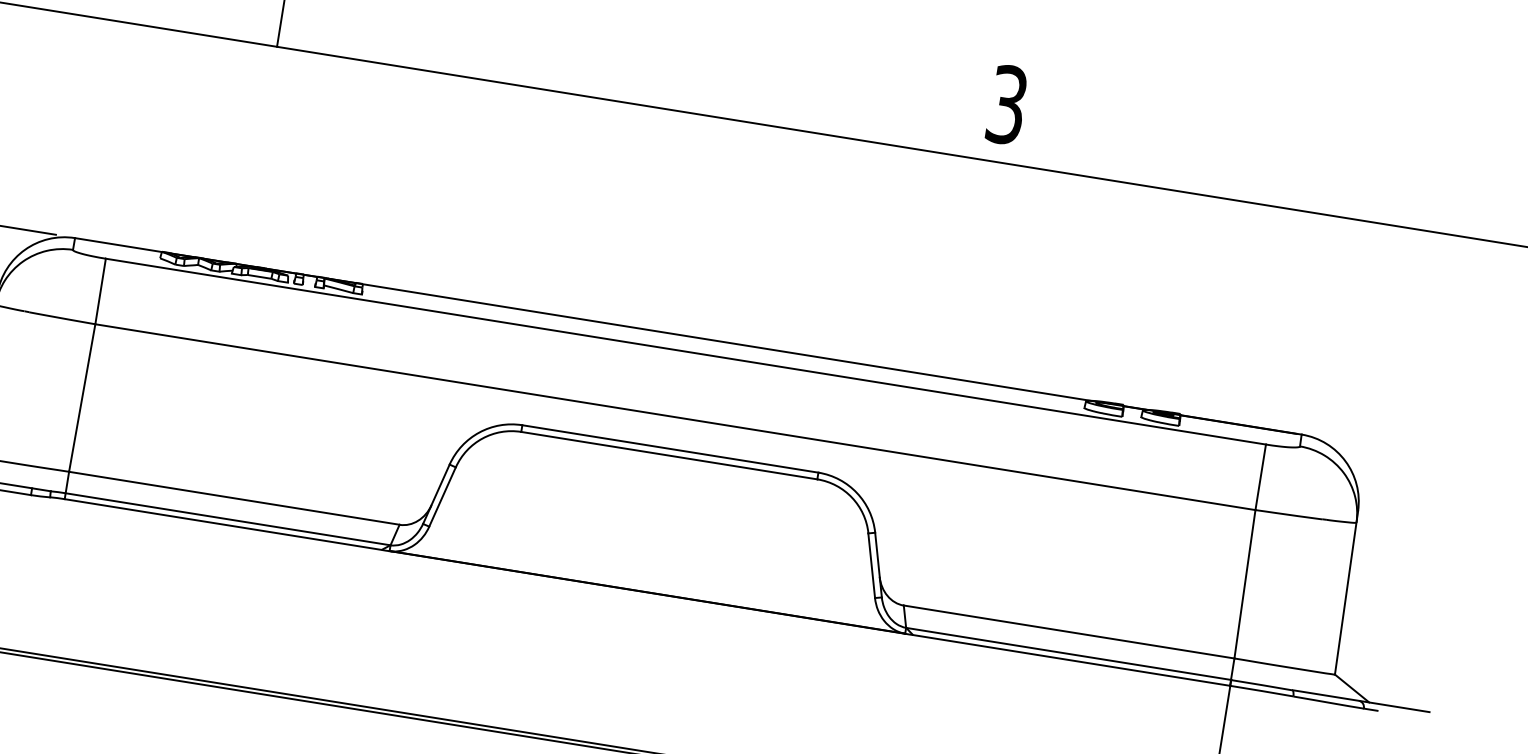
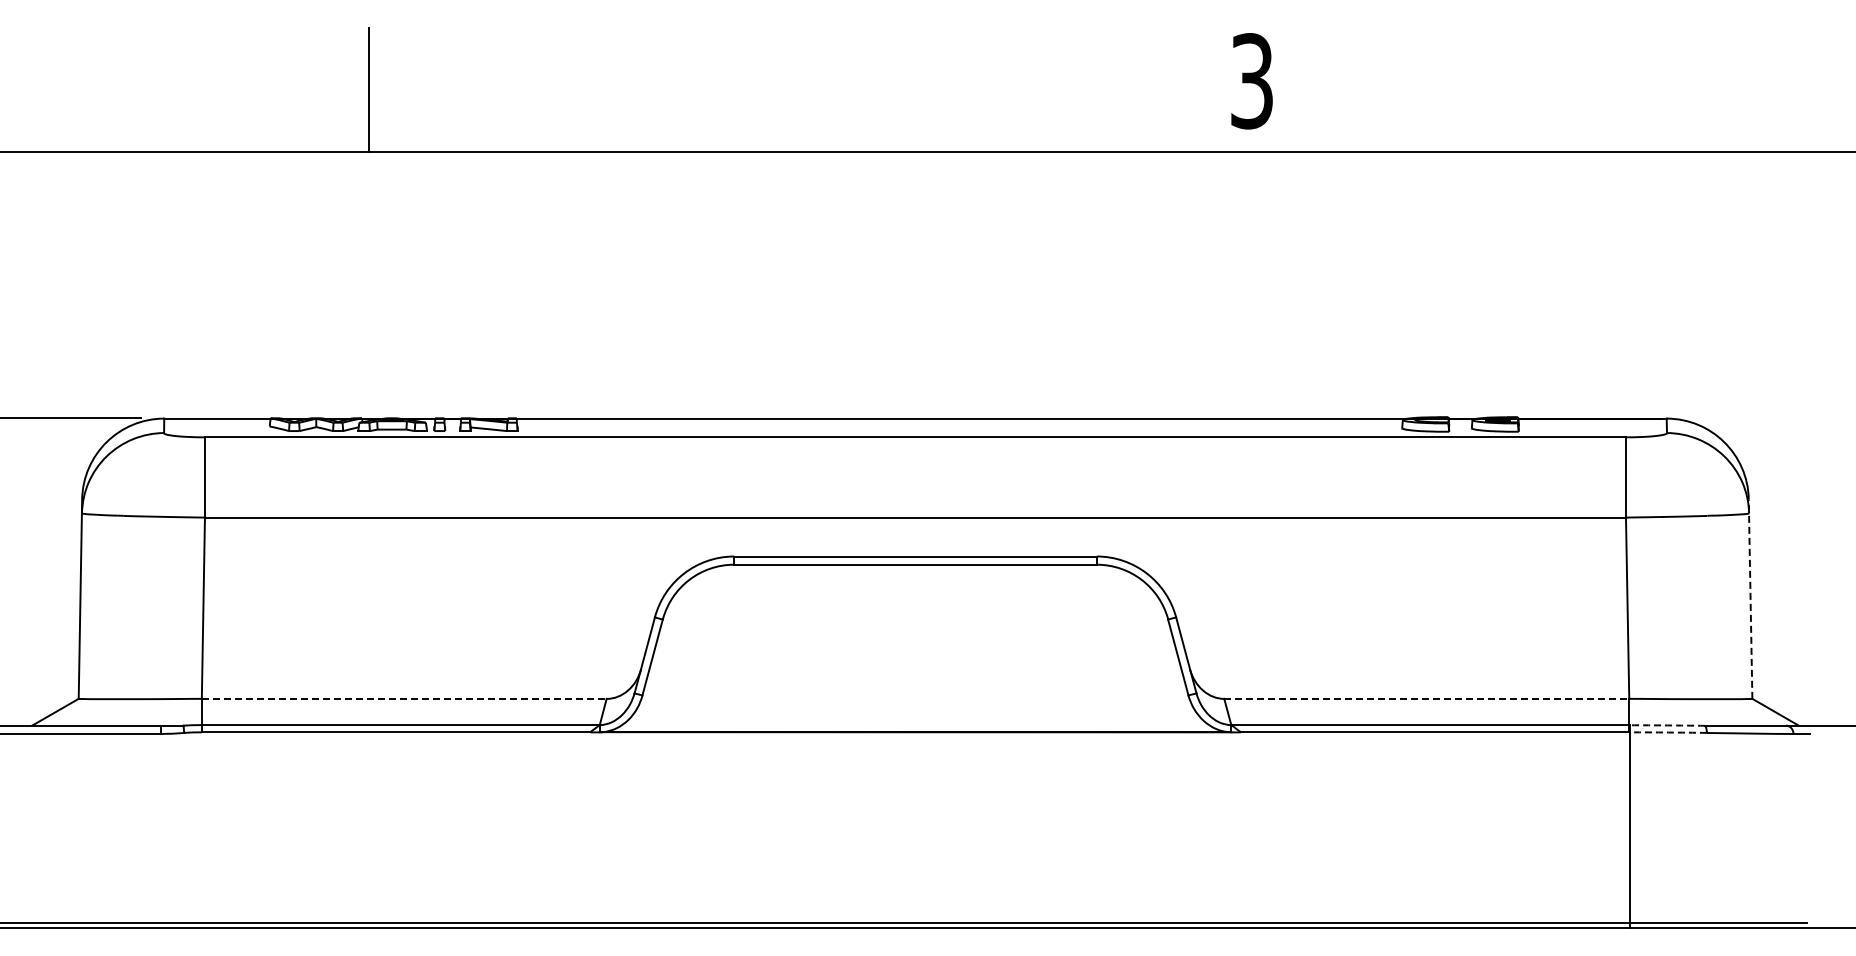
line: (234, 498) -> (404, 698), solid -> dashed
line: (1346, 593) -> (1750, 599), solid -> dashed
line: (1069, 631) -> (1427, 698), solid -> dashed
arc: (1262, 685) -> (1667, 725), solid -> dashed
arc: (1262, 691) -> (1668, 732), solid -> dashed

